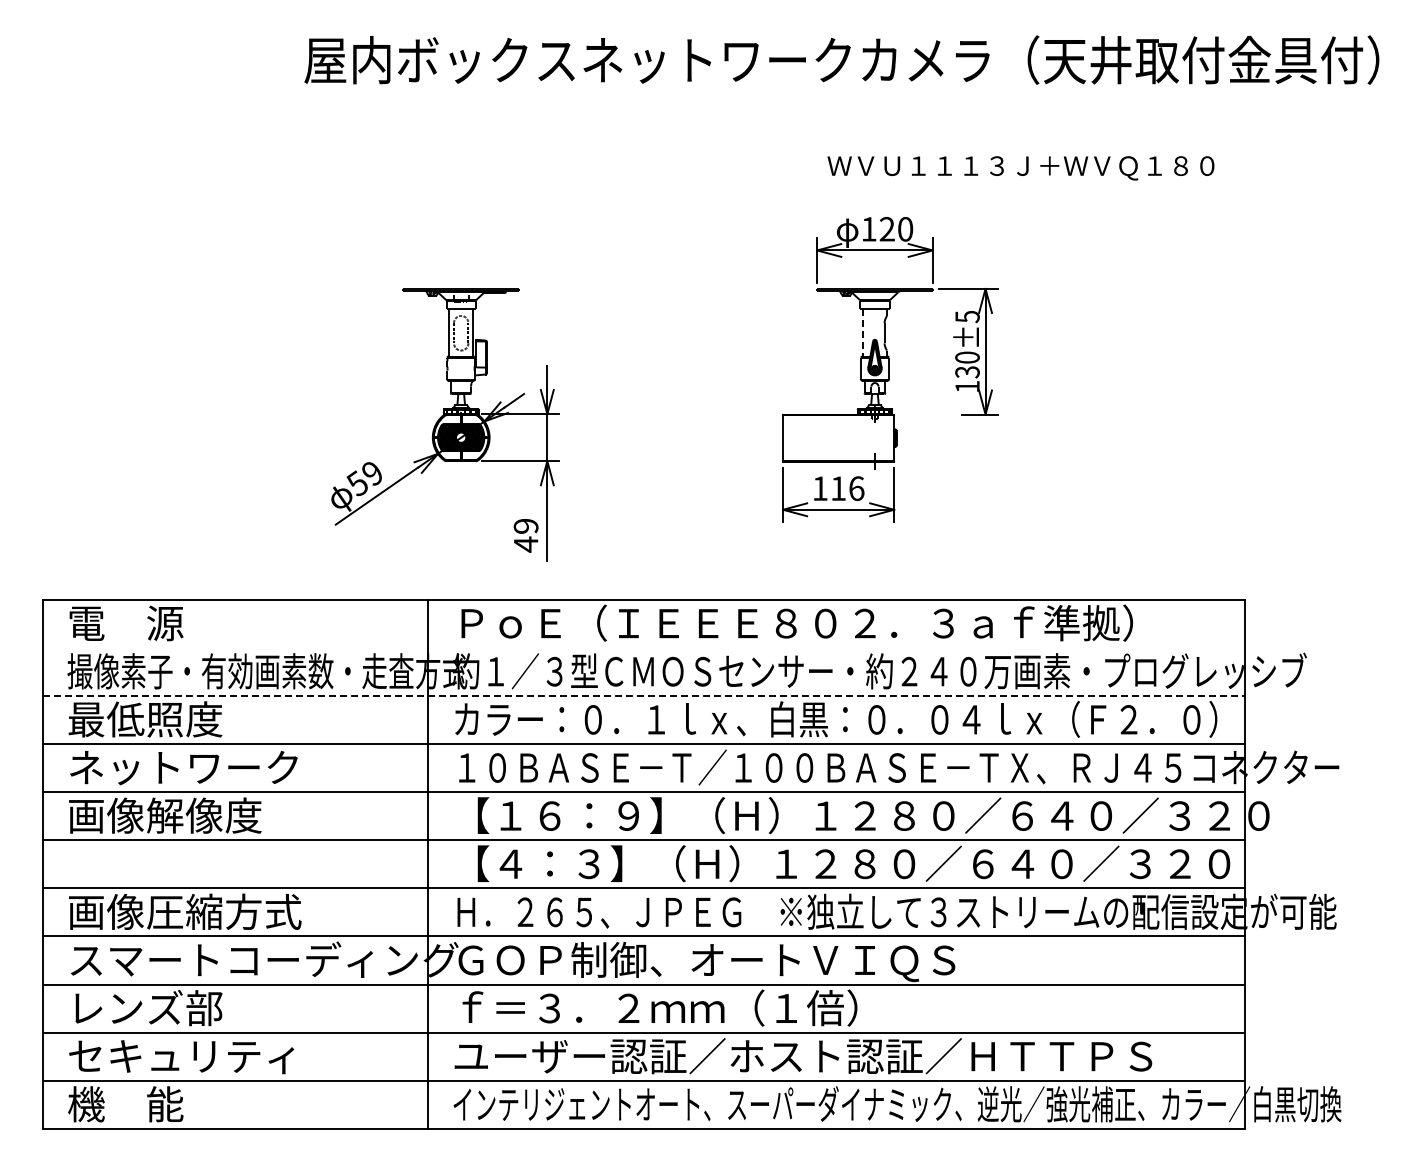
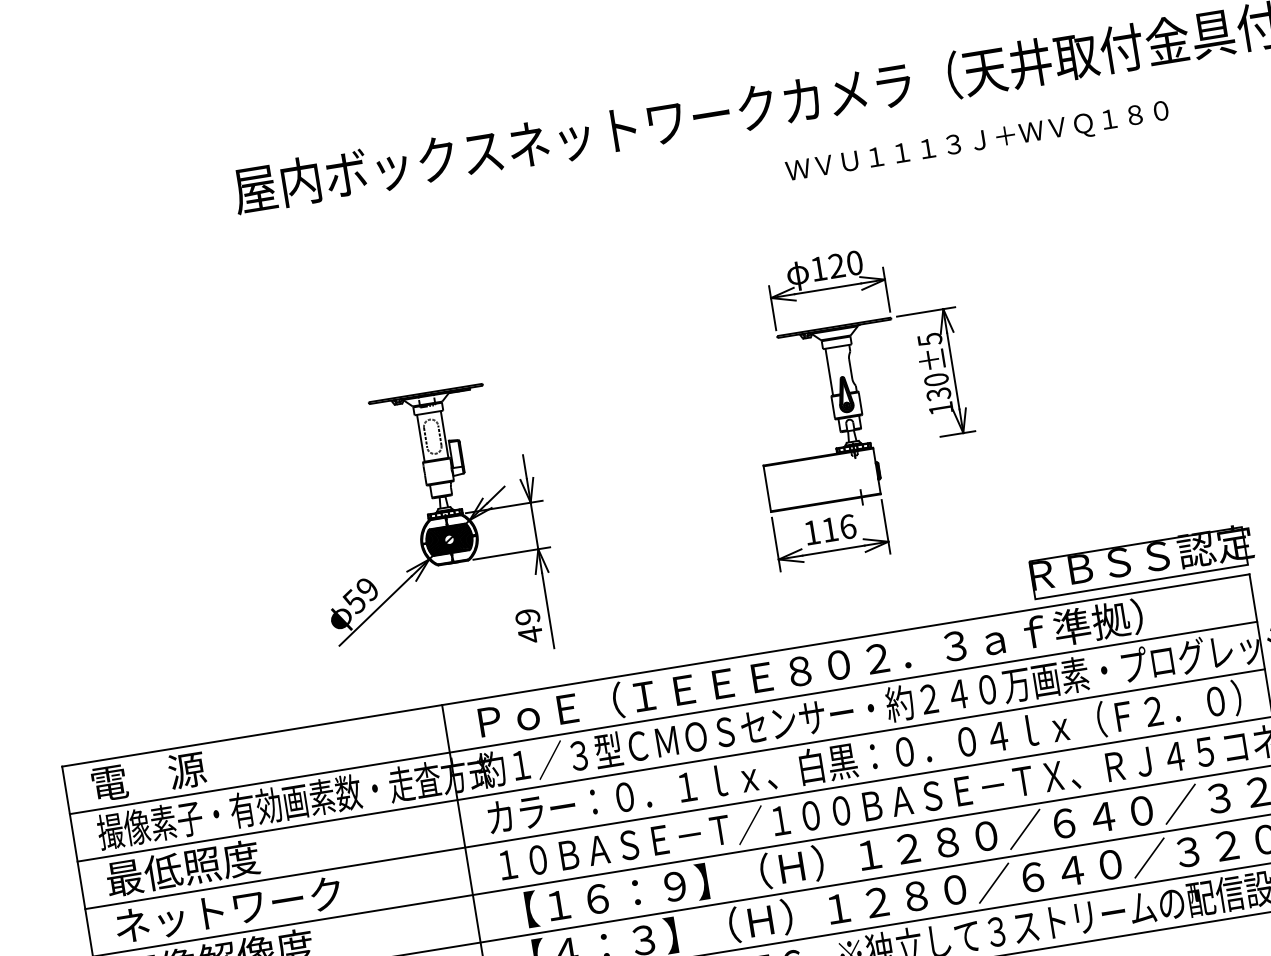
text: (1020, 168) -> (977, 143), moved
line: (862, 332) -> (828, 371), dashed -> solid
part: (1141, 569) -> (1142, 561), added
line: (643, 647) -> (662, 717), added
line: (644, 695) -> (671, 765), dashed -> solid

